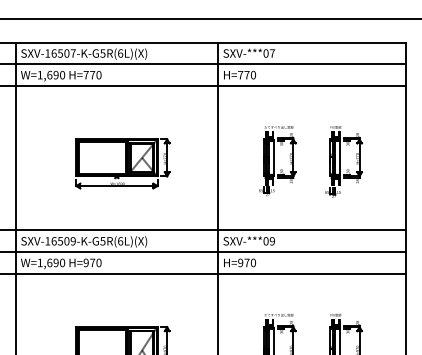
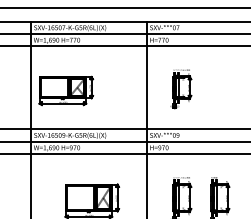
part: (344, 161) -> (219, 89), removed
part: (123, 162) -> (66, 90), moved

